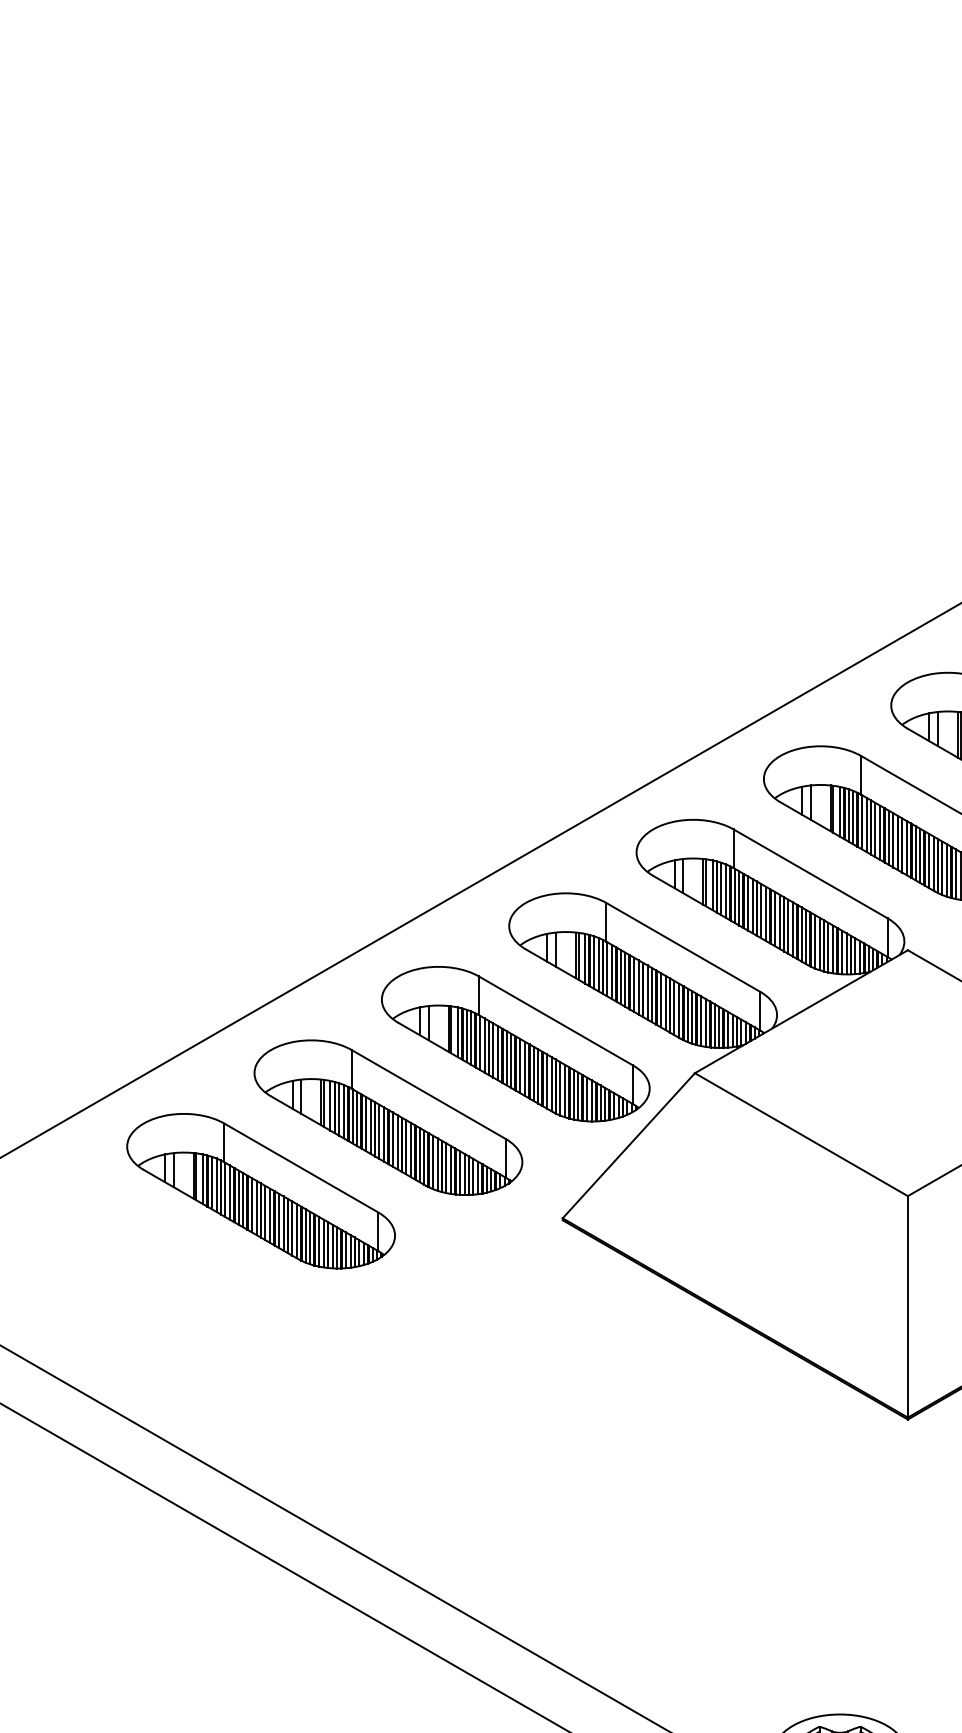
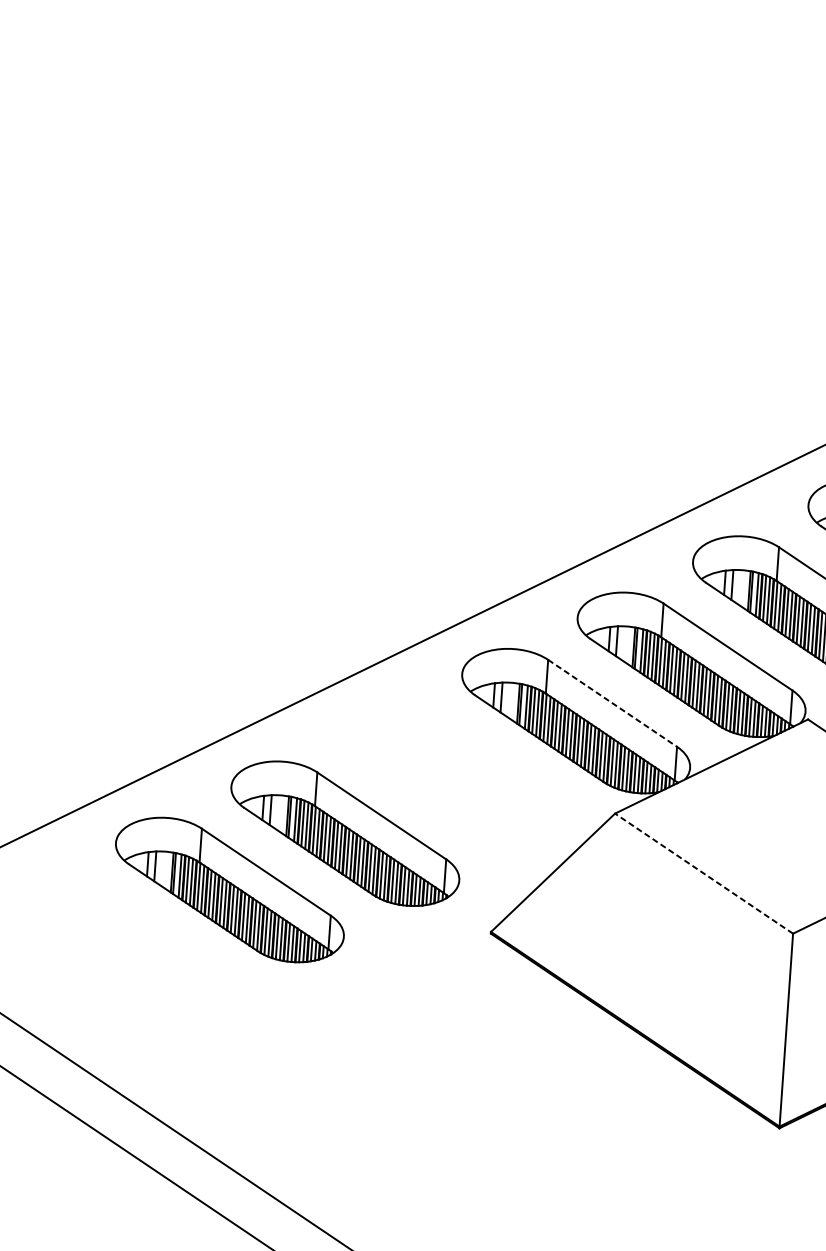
line: (683, 947) -> (612, 703), solid -> dashed
part: (515, 1044) -> (460, 777), removed
line: (801, 1134) -> (704, 873), solid -> dashed

